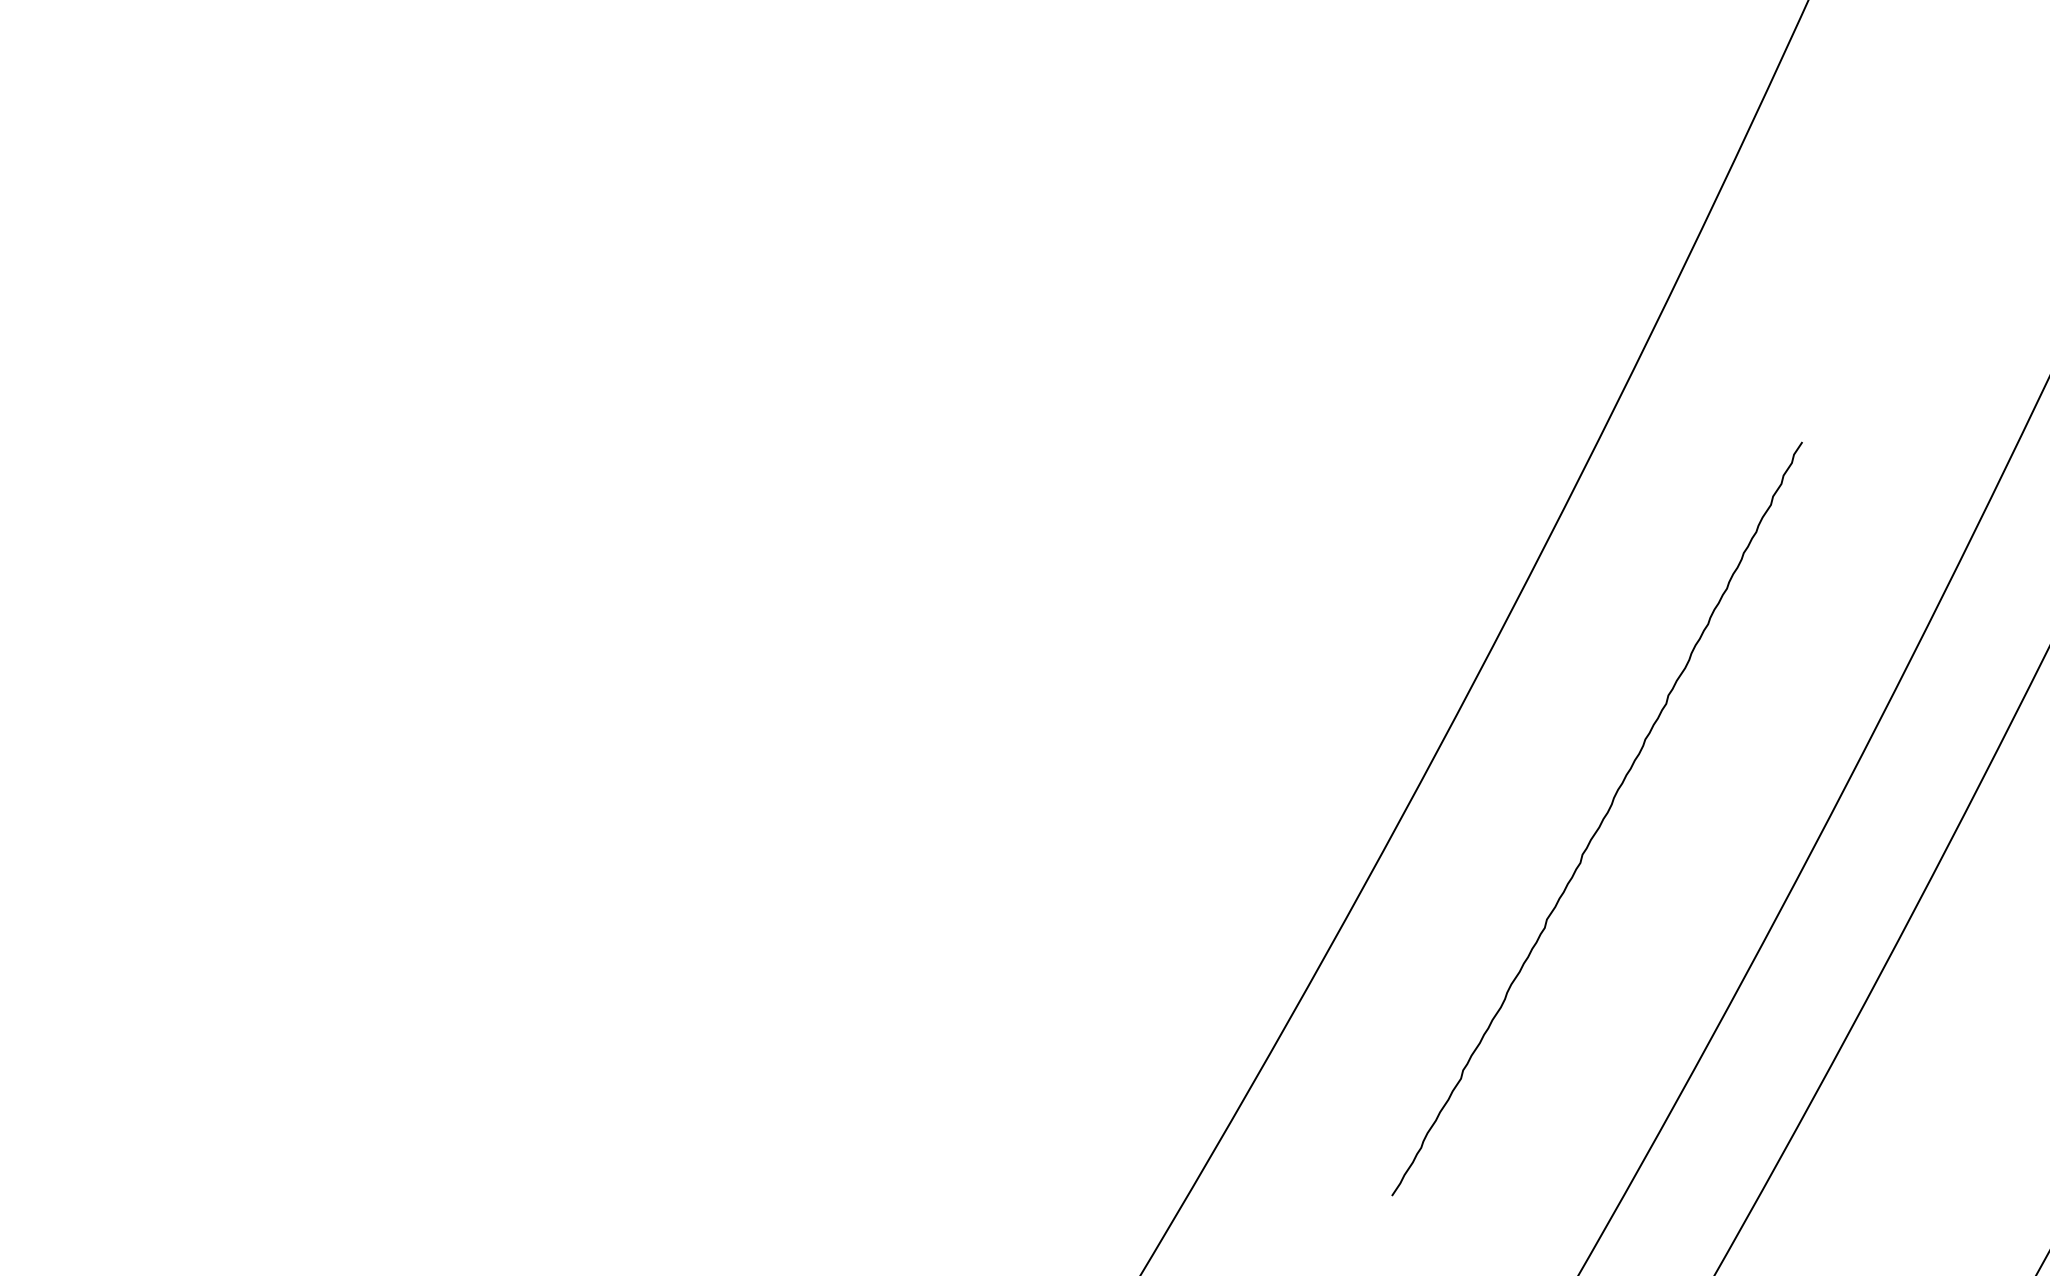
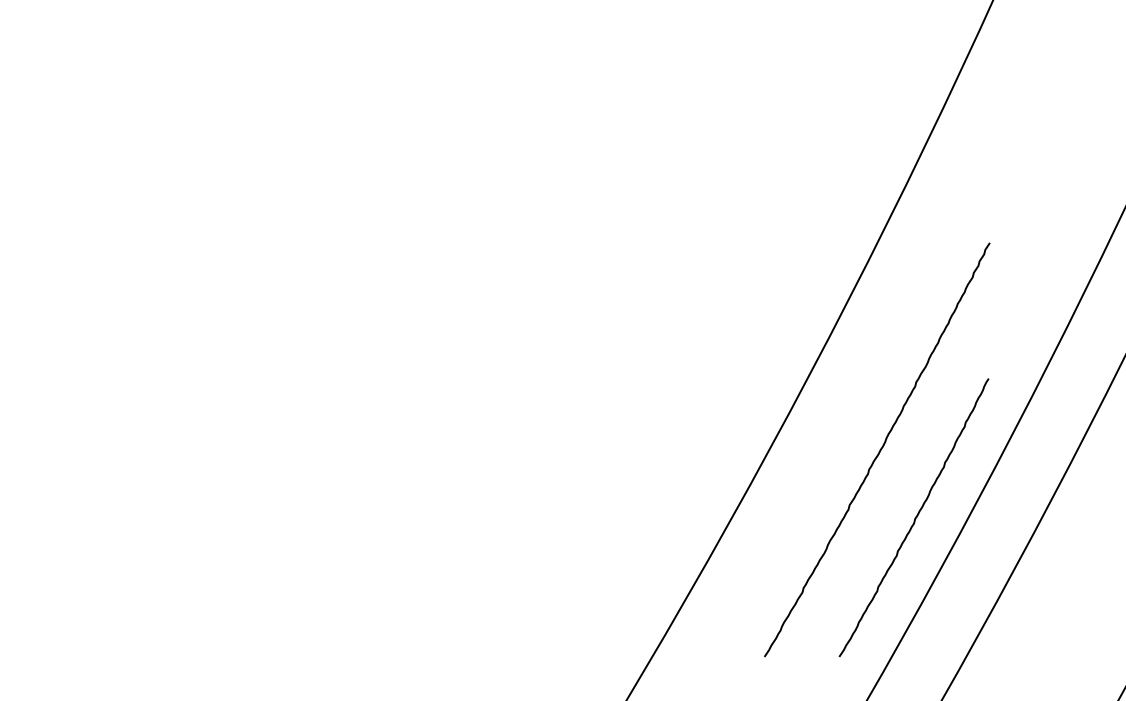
curve: (1665, 943) -> (914, 518), added

